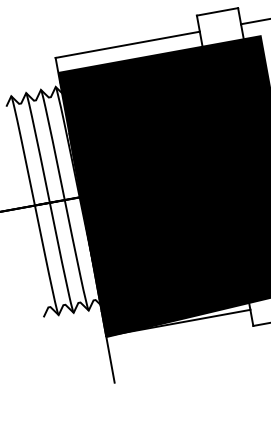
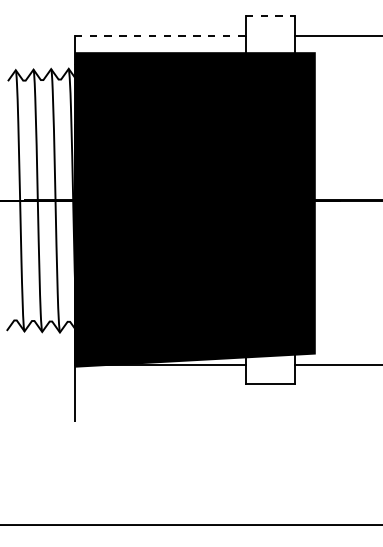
line: (217, 11) -> (270, 16), solid -> dashed
line: (127, 44) -> (160, 35), solid -> dashed

